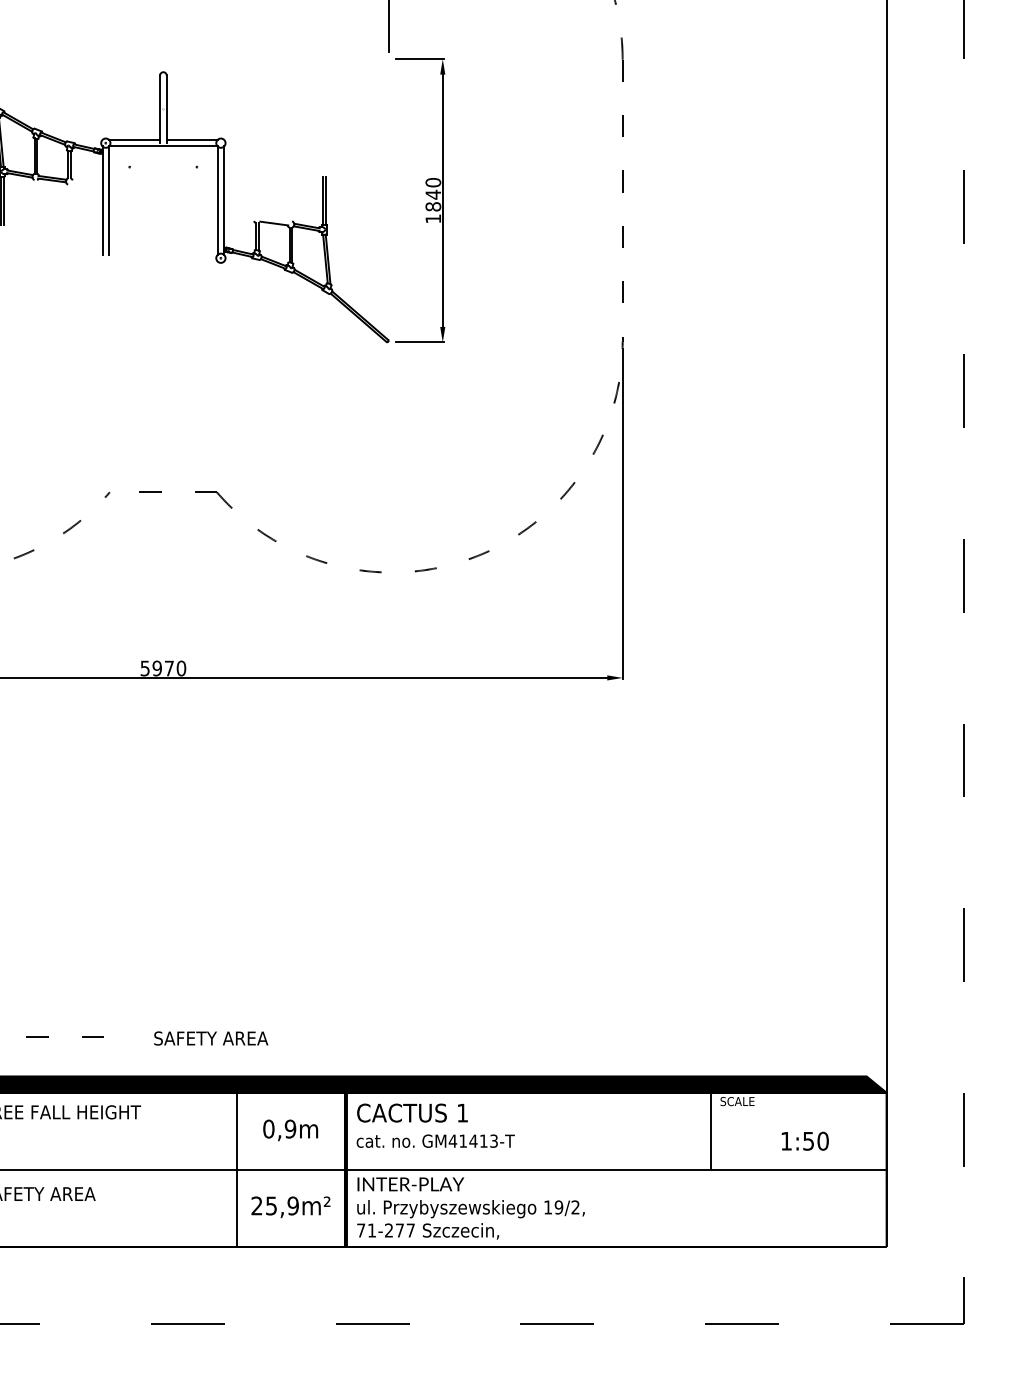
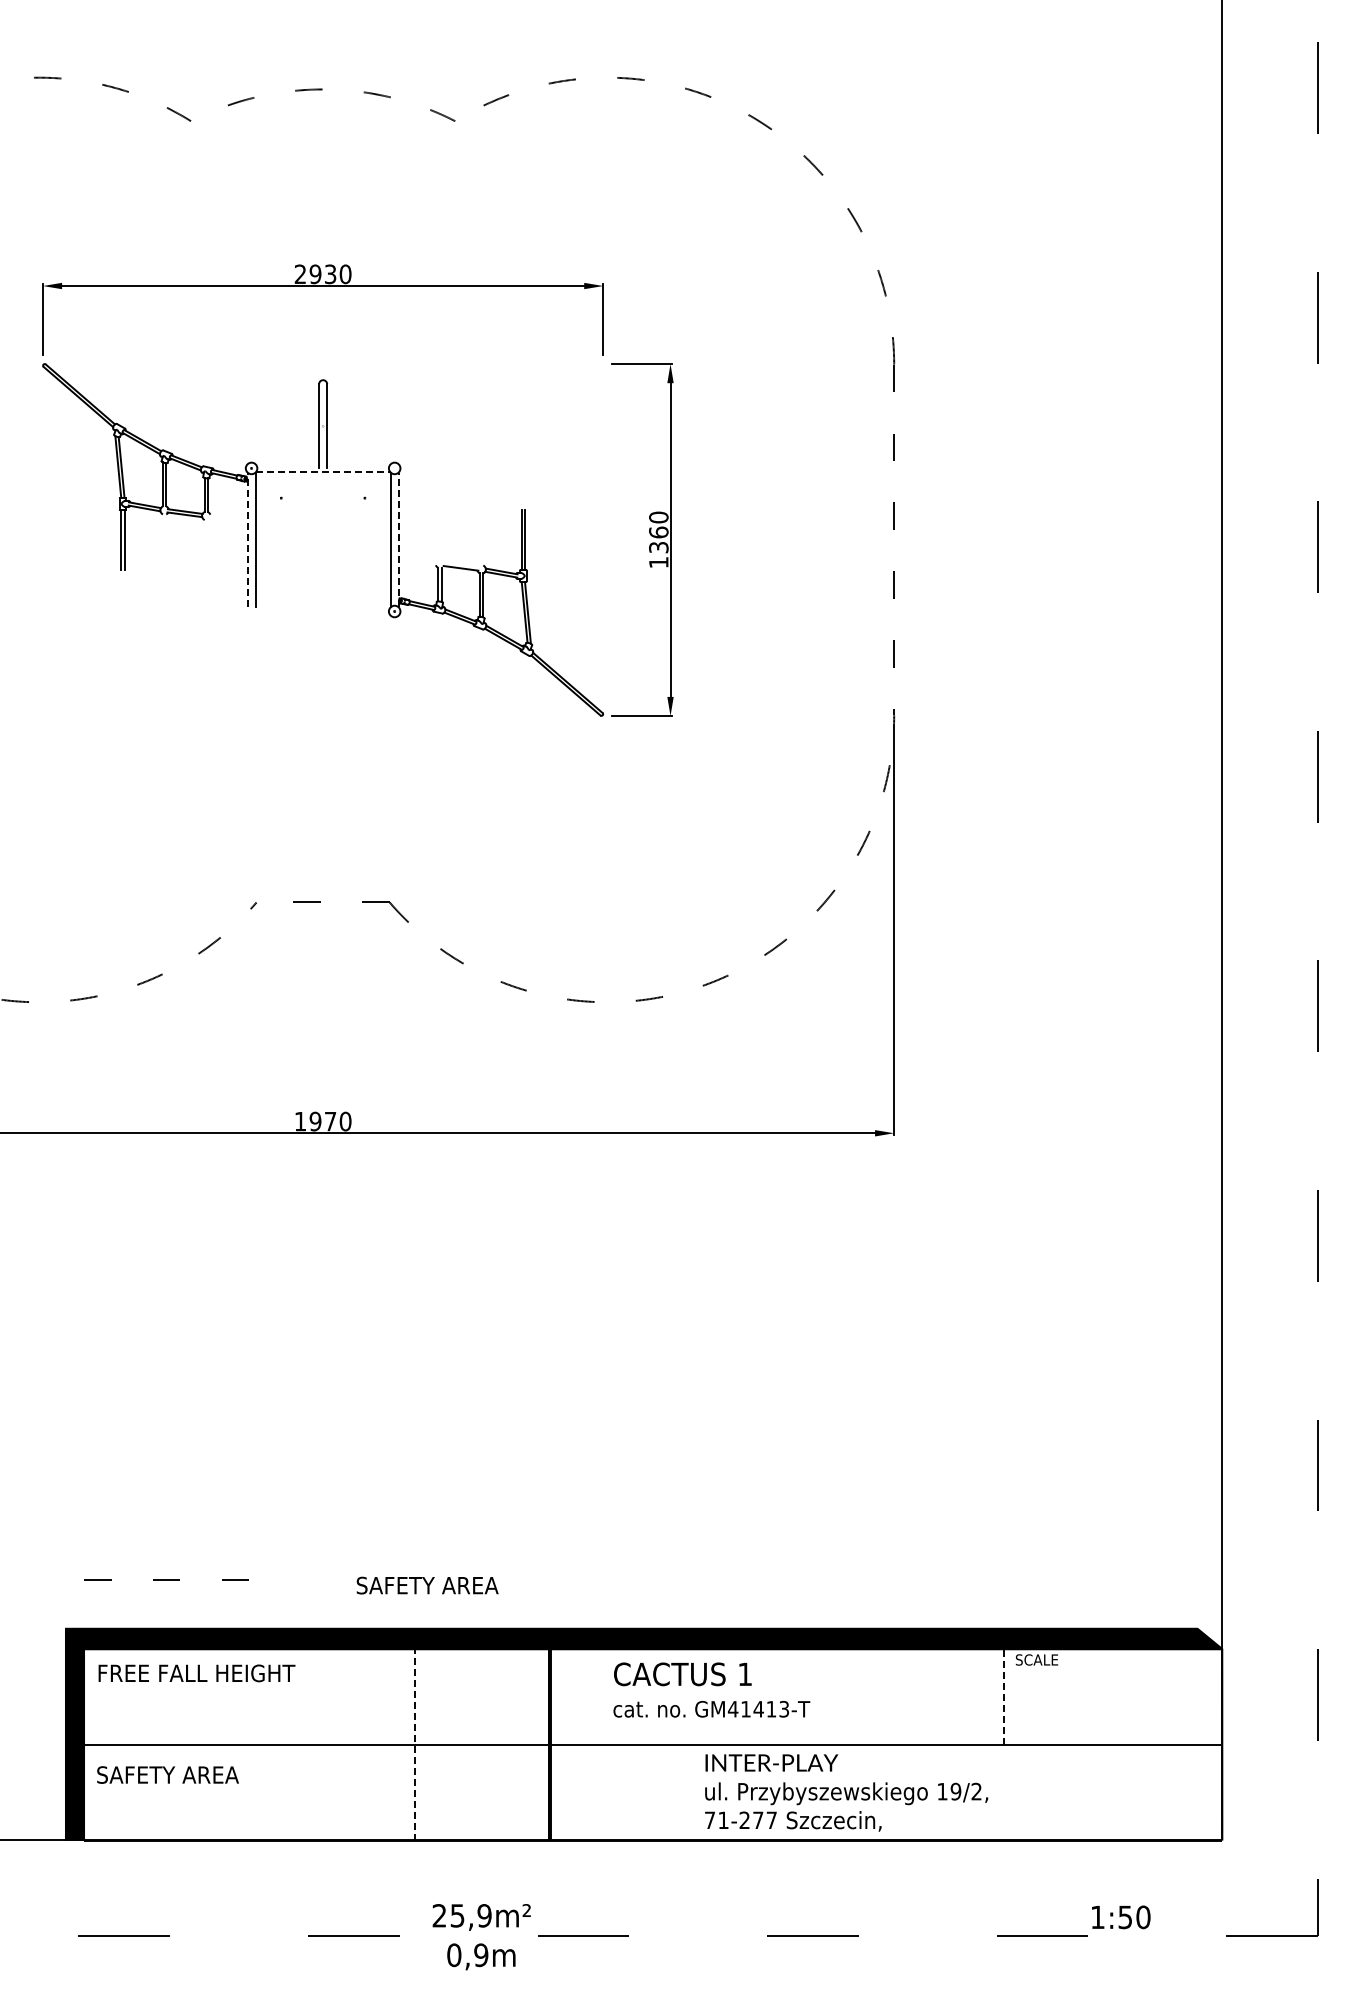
line: (134, 140) -> (287, 464), removed
line: (191, 140) -> (358, 464), removed
line: (163, 146) -> (323, 472), solid -> dashed
line: (102, 200) -> (247, 539), solid -> dashed
line: (223, 200) -> (398, 539), solid -> dashed
text: (433, 200) -> (658, 539), 1840 -> 1360
text: (145, 668) -> (300, 1121), 5970 -> 1970
text: (211, 1038) -> (427, 1585), moved
text: (435, 1125) -> (711, 1689), moved
text: (290, 1130) -> (481, 1956), moved
line: (710, 1131) -> (1003, 1697), solid -> dashed
text: (805, 1141) -> (1121, 1917), moved
line: (236, 1169) -> (414, 1744), solid -> dashed
text: (290, 1207) -> (481, 1917), moved
text: (470, 1208) -> (846, 1792), moved

